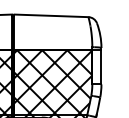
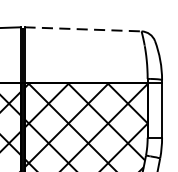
line: (51, 15) -> (83, 28), solid -> dashed

